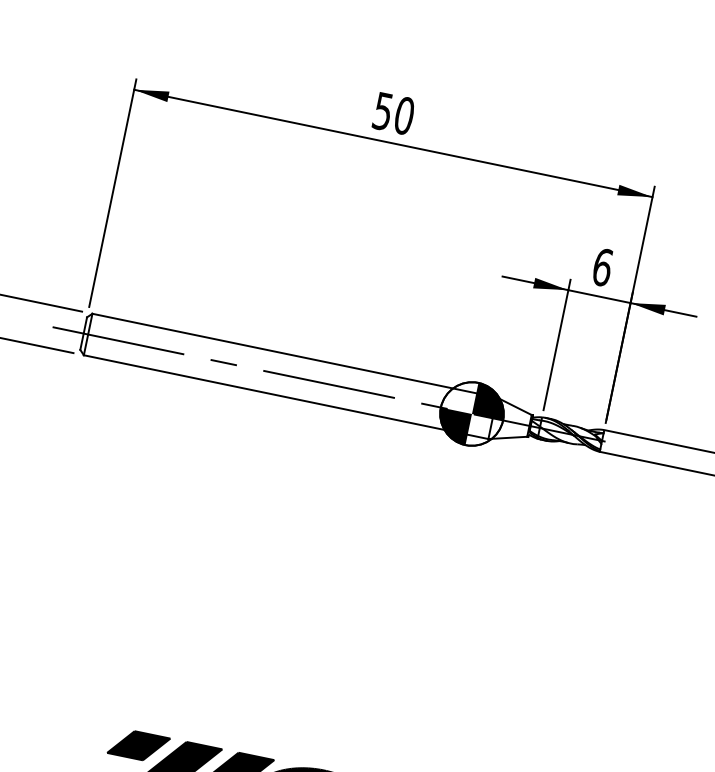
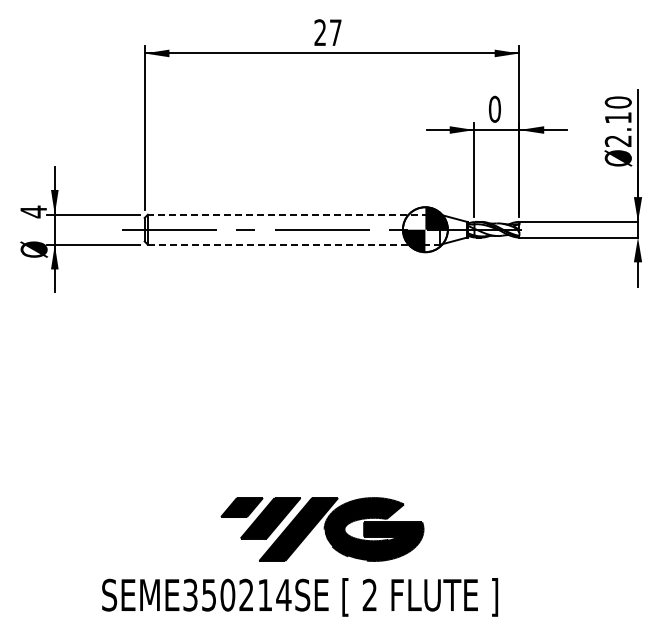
text: (393, 113) -> (327, 32), 50 -> 27
text: (603, 266) -> (495, 108), 6 -> 0
line: (293, 355) -> (293, 214), solid -> dashed
line: (286, 396) -> (294, 244), solid -> dashed

